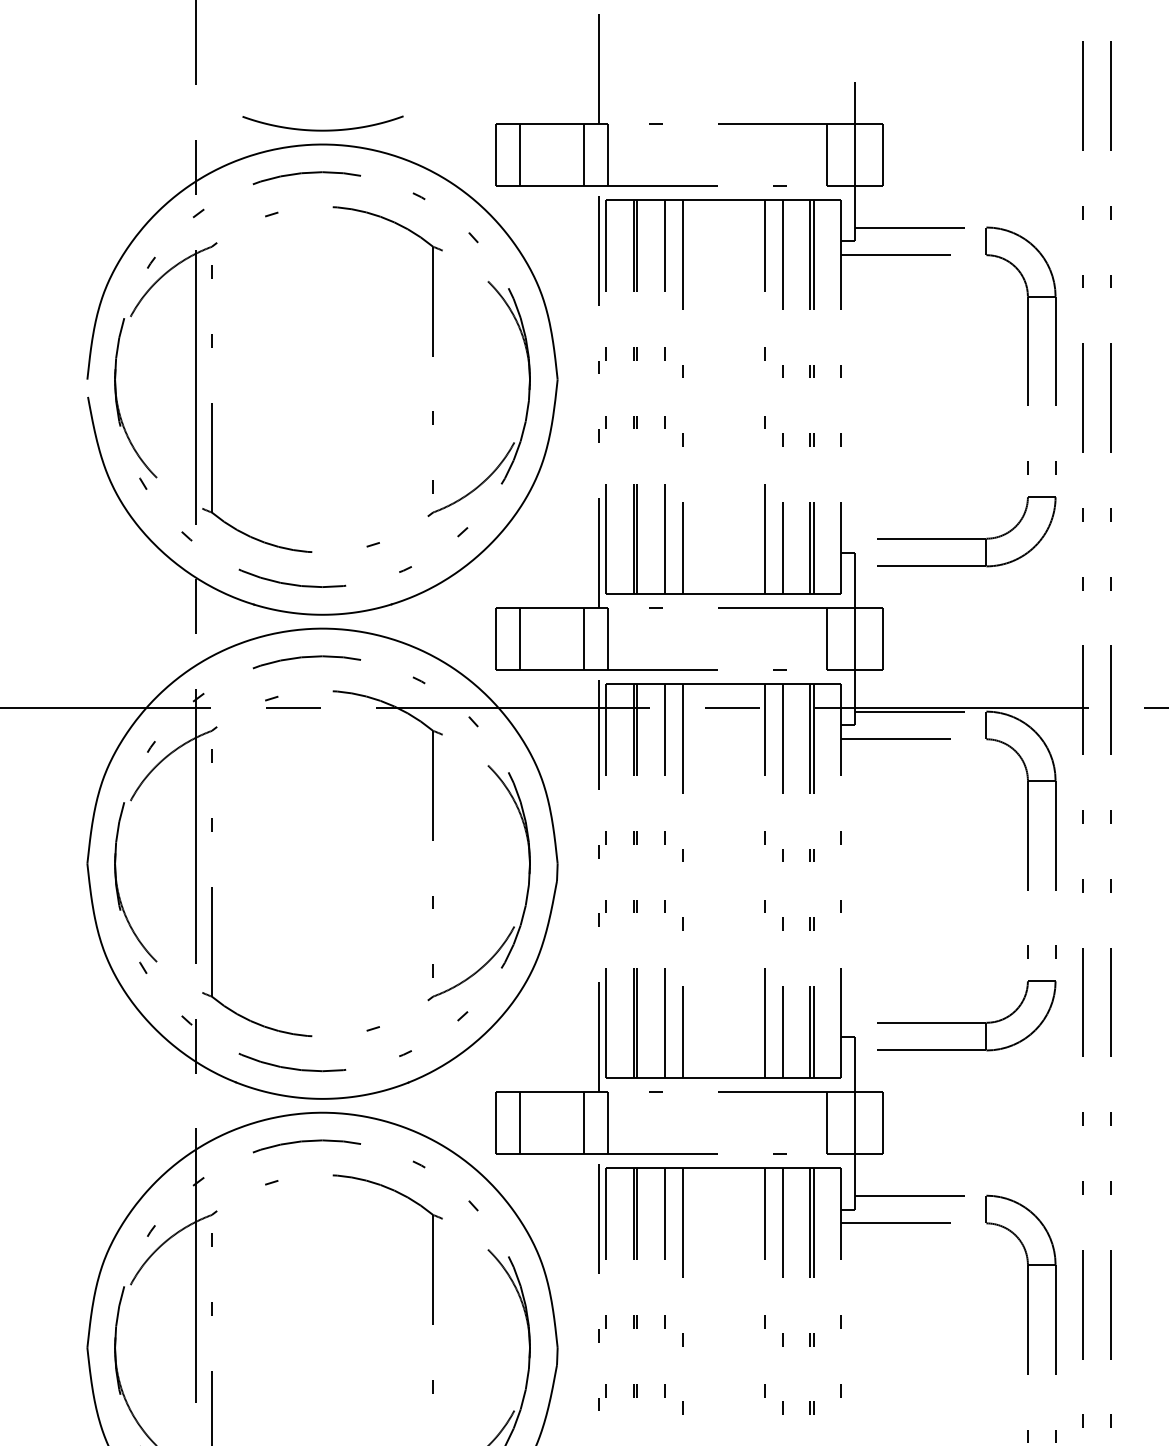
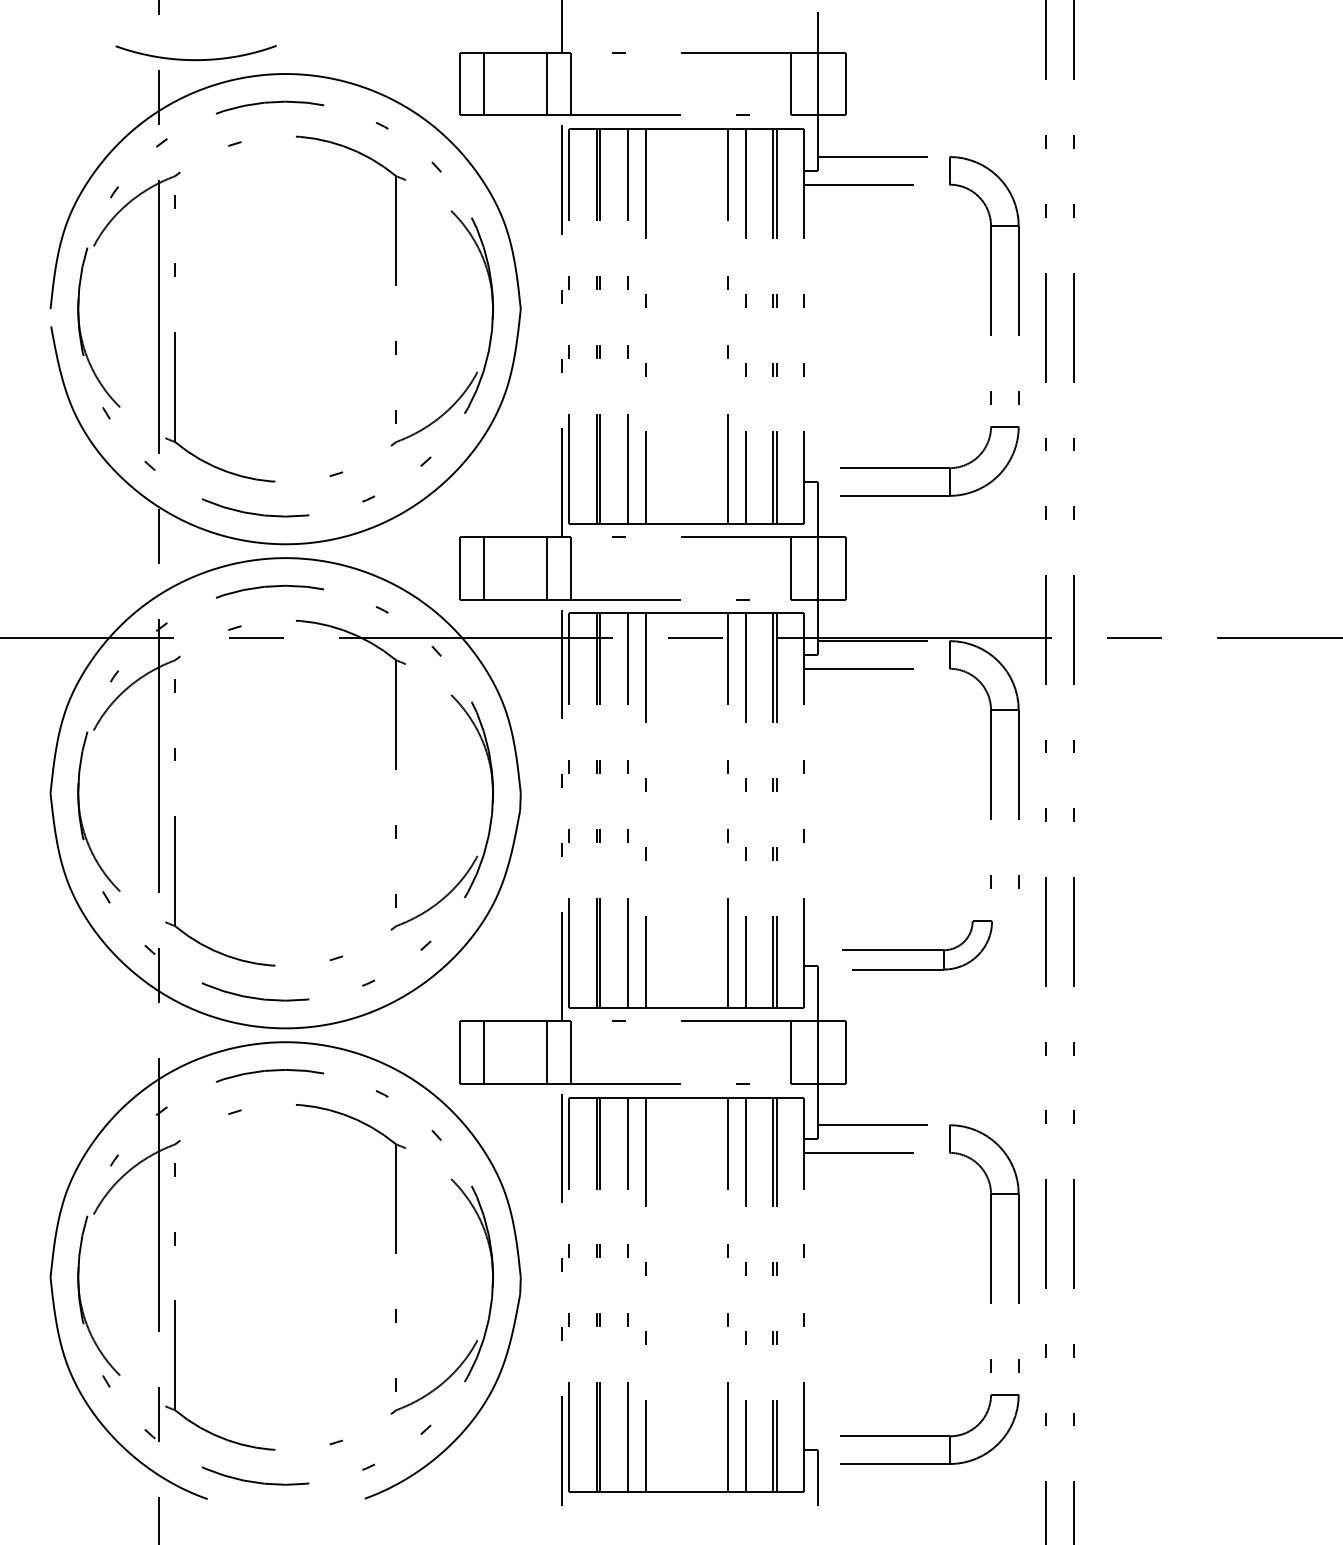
curve: (322, 130) -> (195, 59), moved
part: (966, 1016) -> (929, 945), size x0.7

